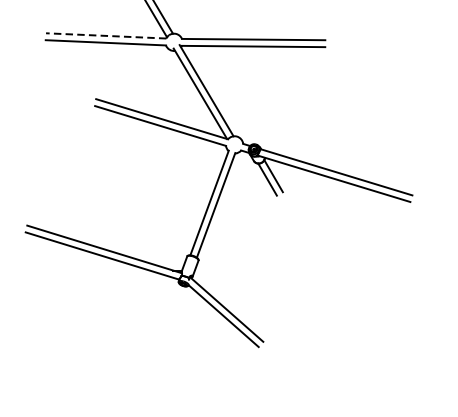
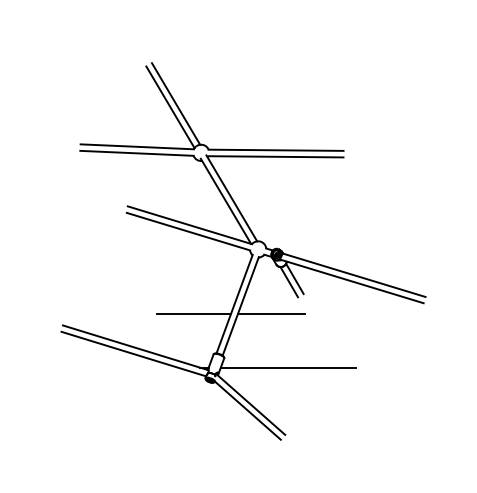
line: (106, 35) -> (137, 146), dashed -> solid
line: (166, 212) -> (194, 313), added
line: (248, 212) -> (271, 313), added
line: (266, 270) -> (288, 367), added

